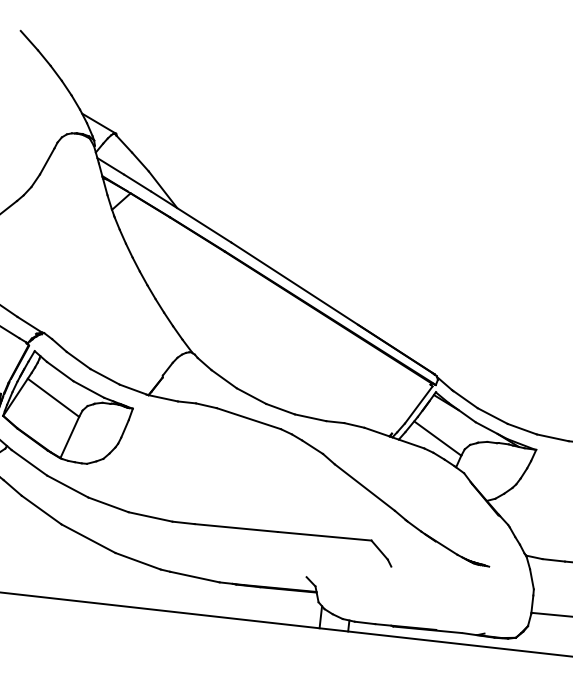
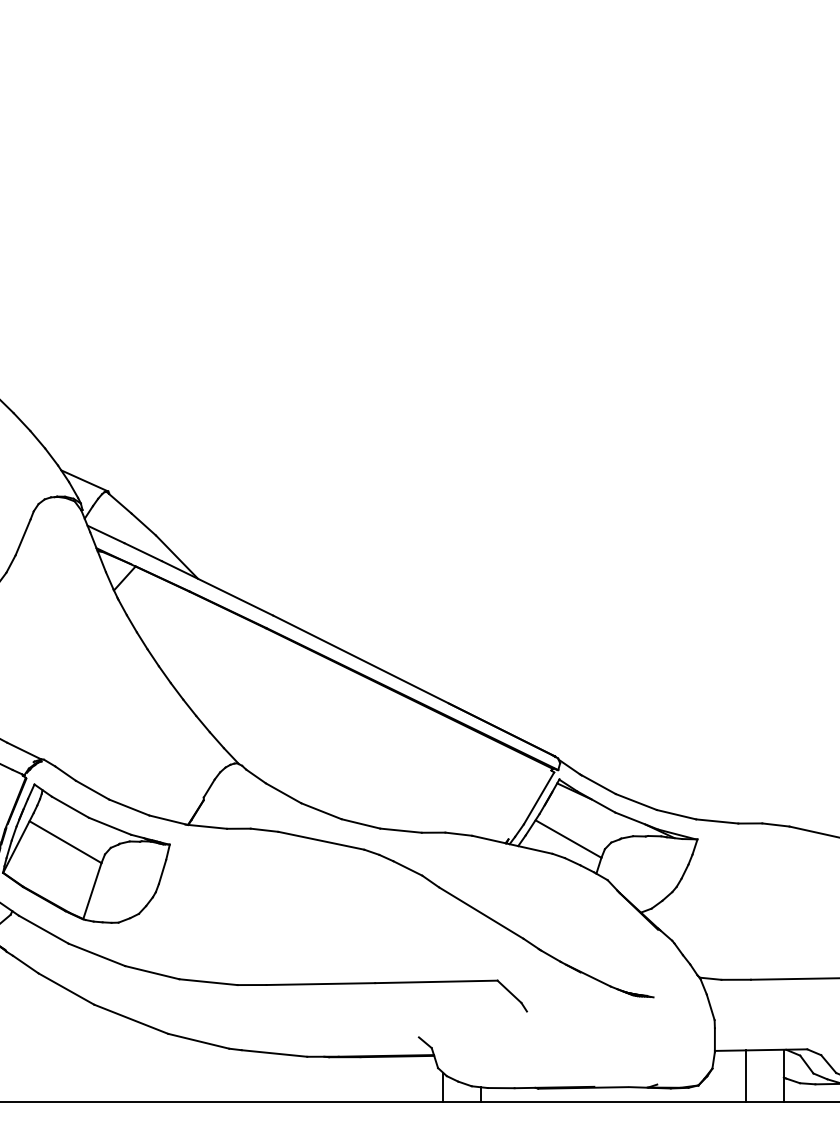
line: (553, 634) -> (746, 1075), added

